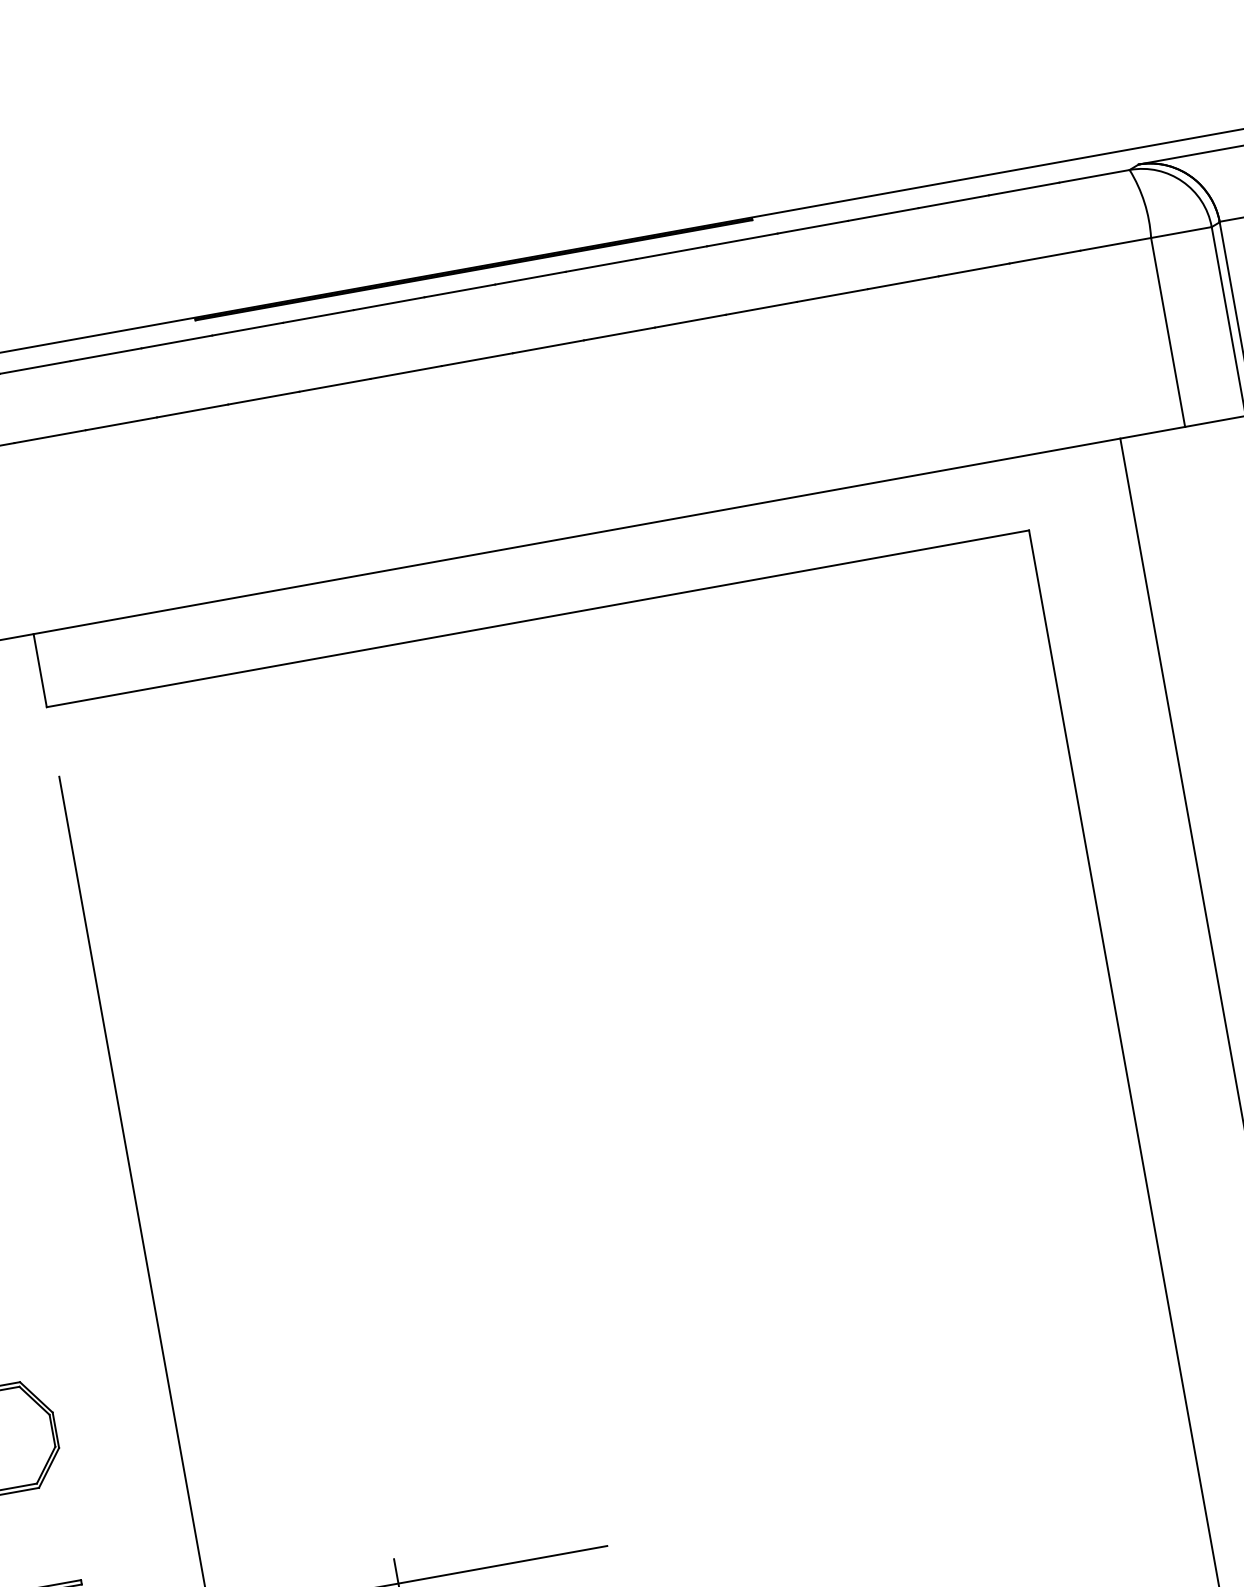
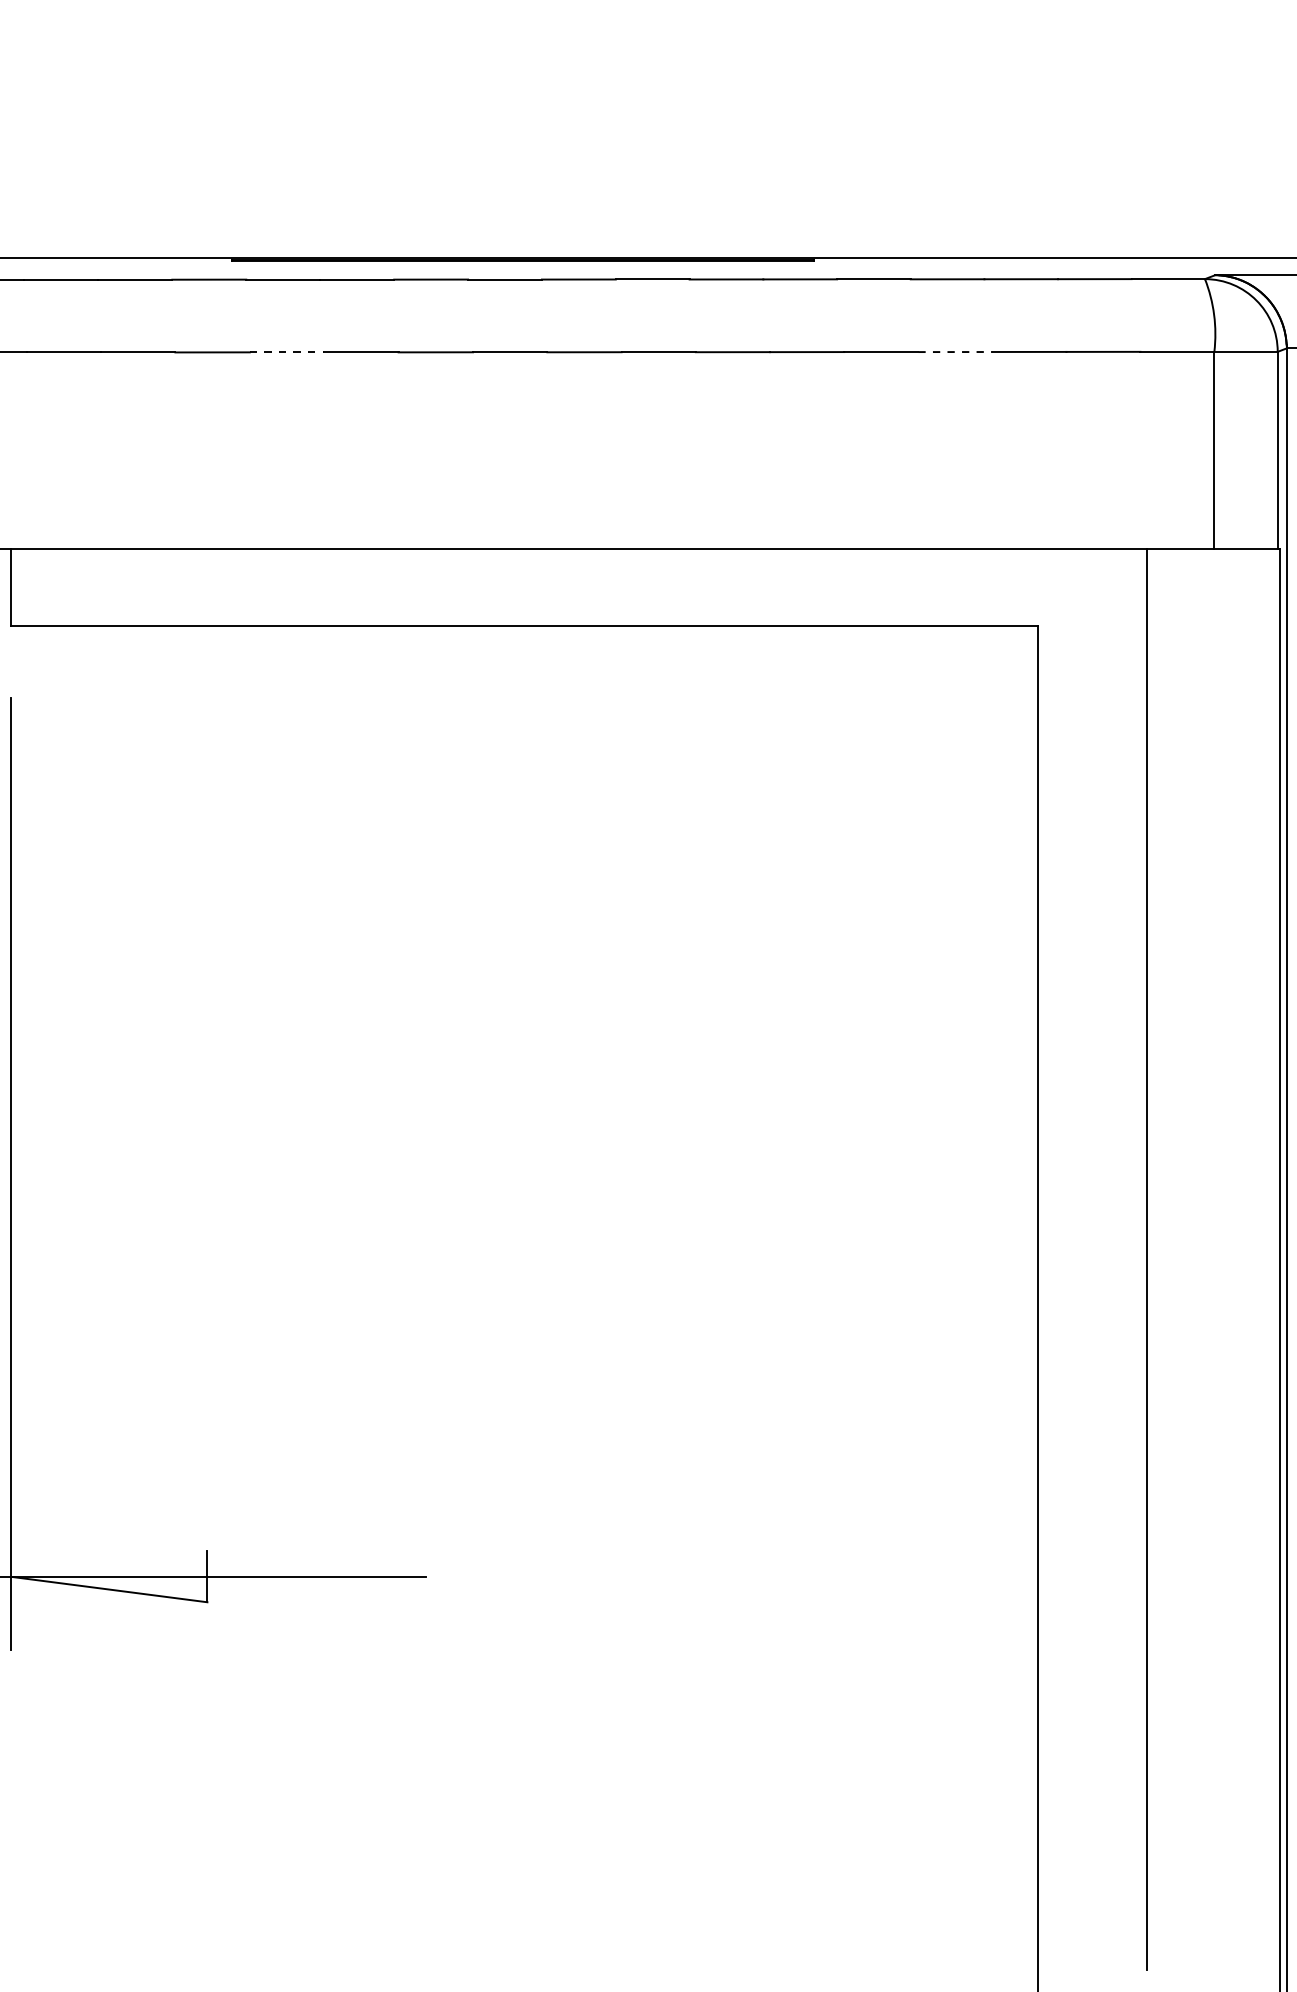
line: (903, 283) -> (955, 352), solid -> dashed
line: (264, 398) -> (287, 352), solid -> dashed

